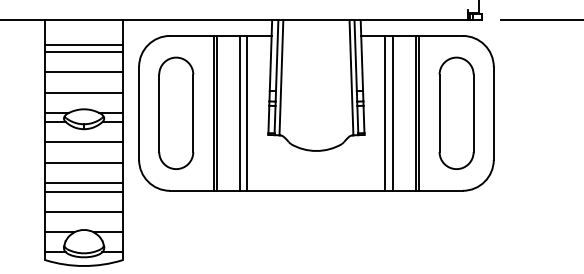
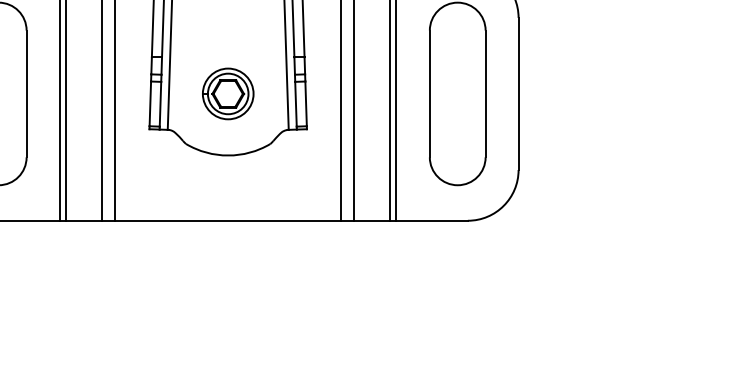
part: (316, 113) -> (228, 94), added

